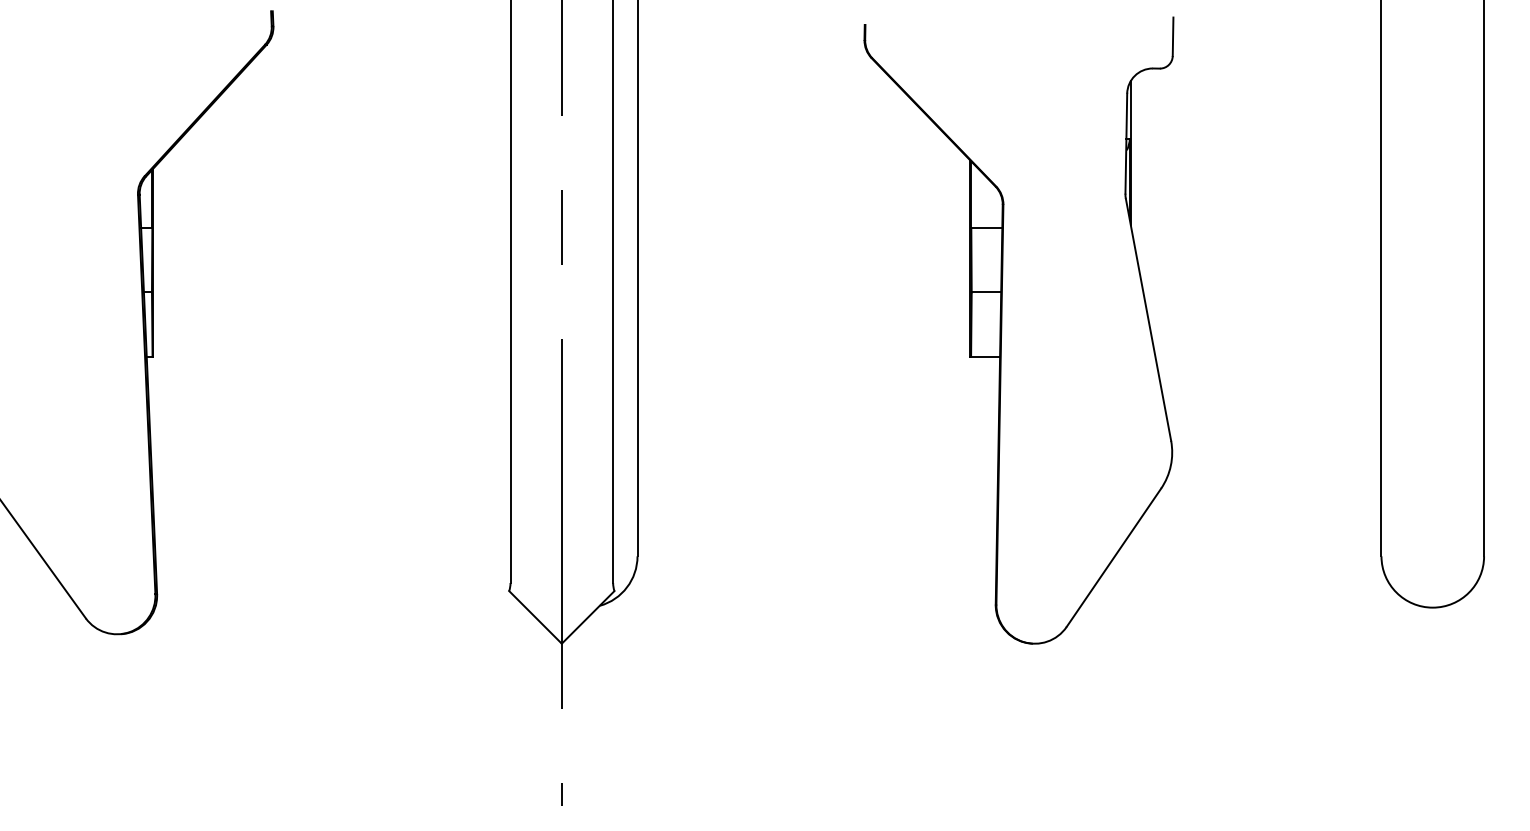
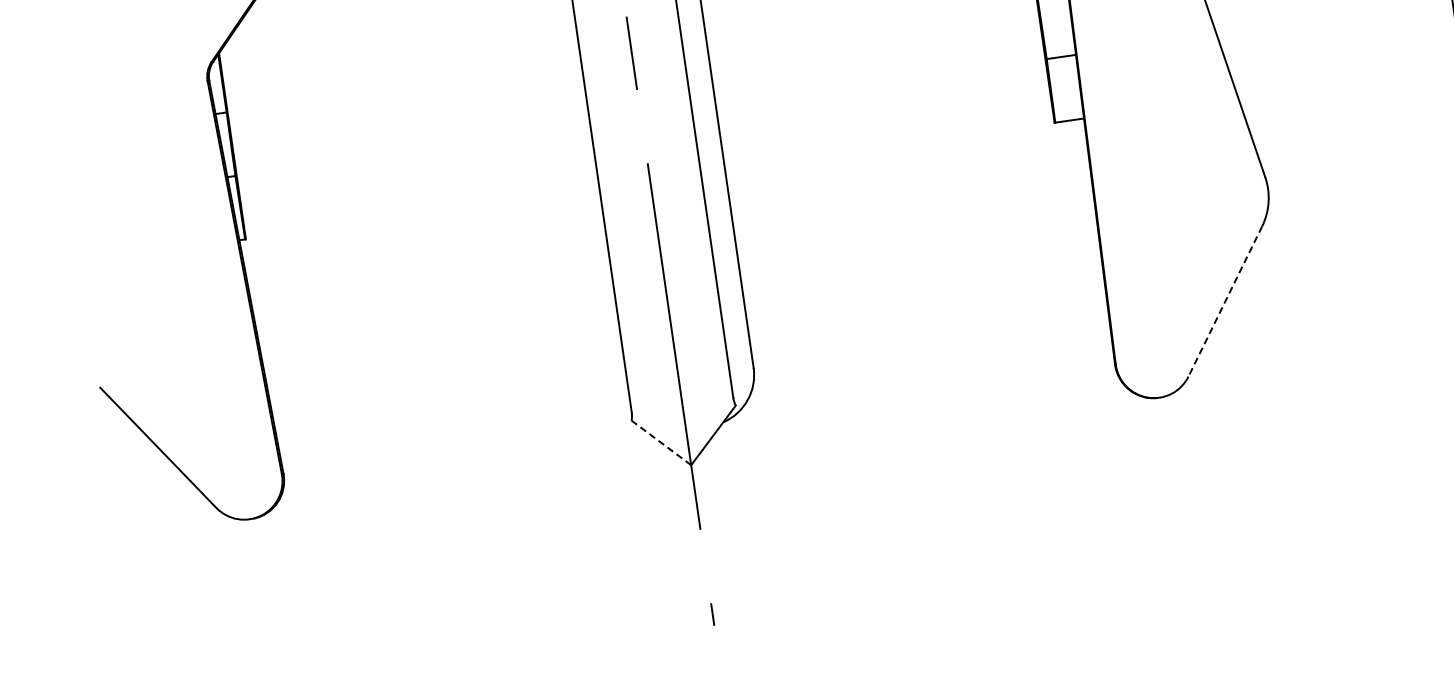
line: (1113, 557) -> (1224, 301), solid -> dashed
line: (535, 617) -> (661, 443), solid -> dashed

